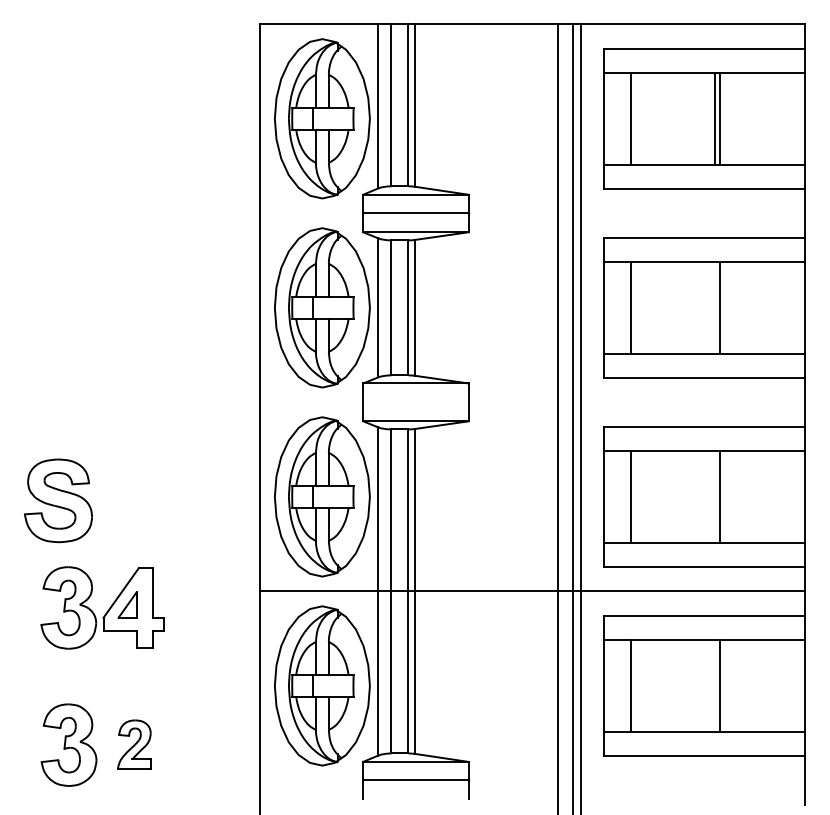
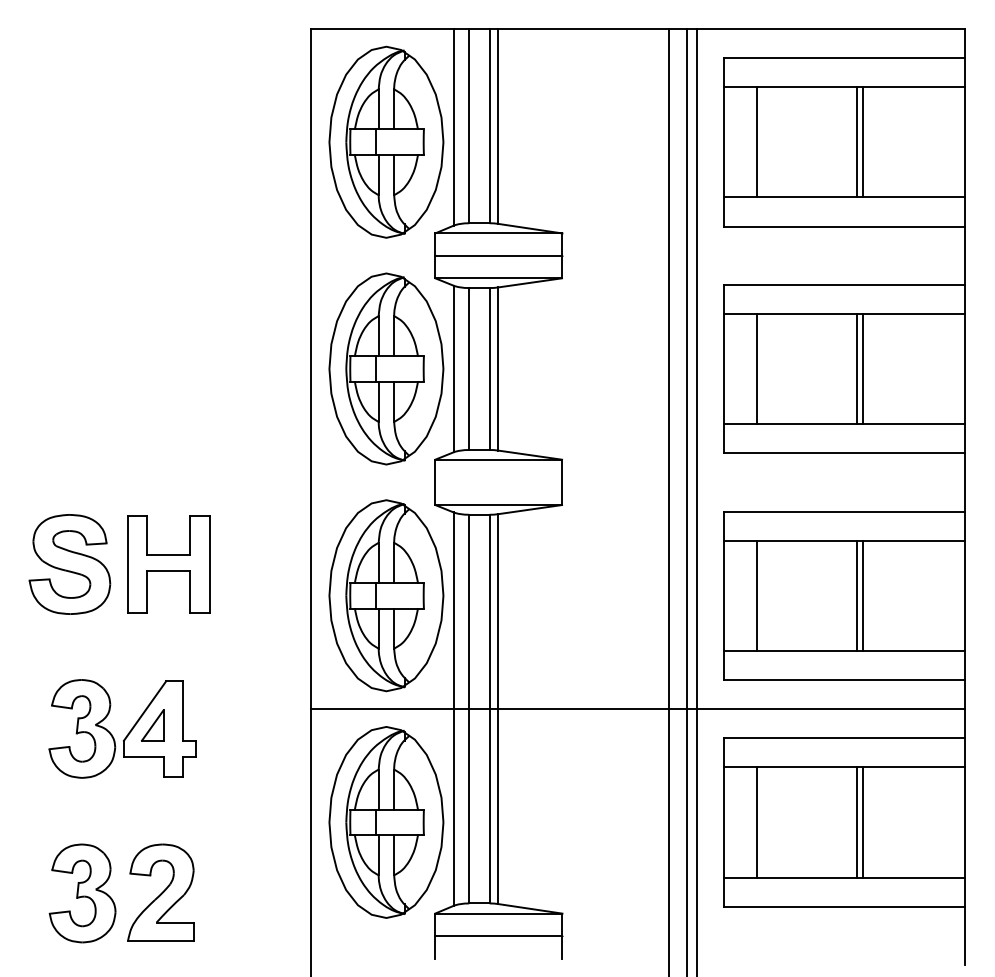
line: (714, 307) -> (856, 368), added
part: (140, 470) -> (168, 564), added
line: (714, 496) -> (856, 595), added
part: (58, 500) -> (69, 564), moved
line: (714, 685) -> (856, 821), added
part: (134, 744) -> (161, 892), size x1.67

